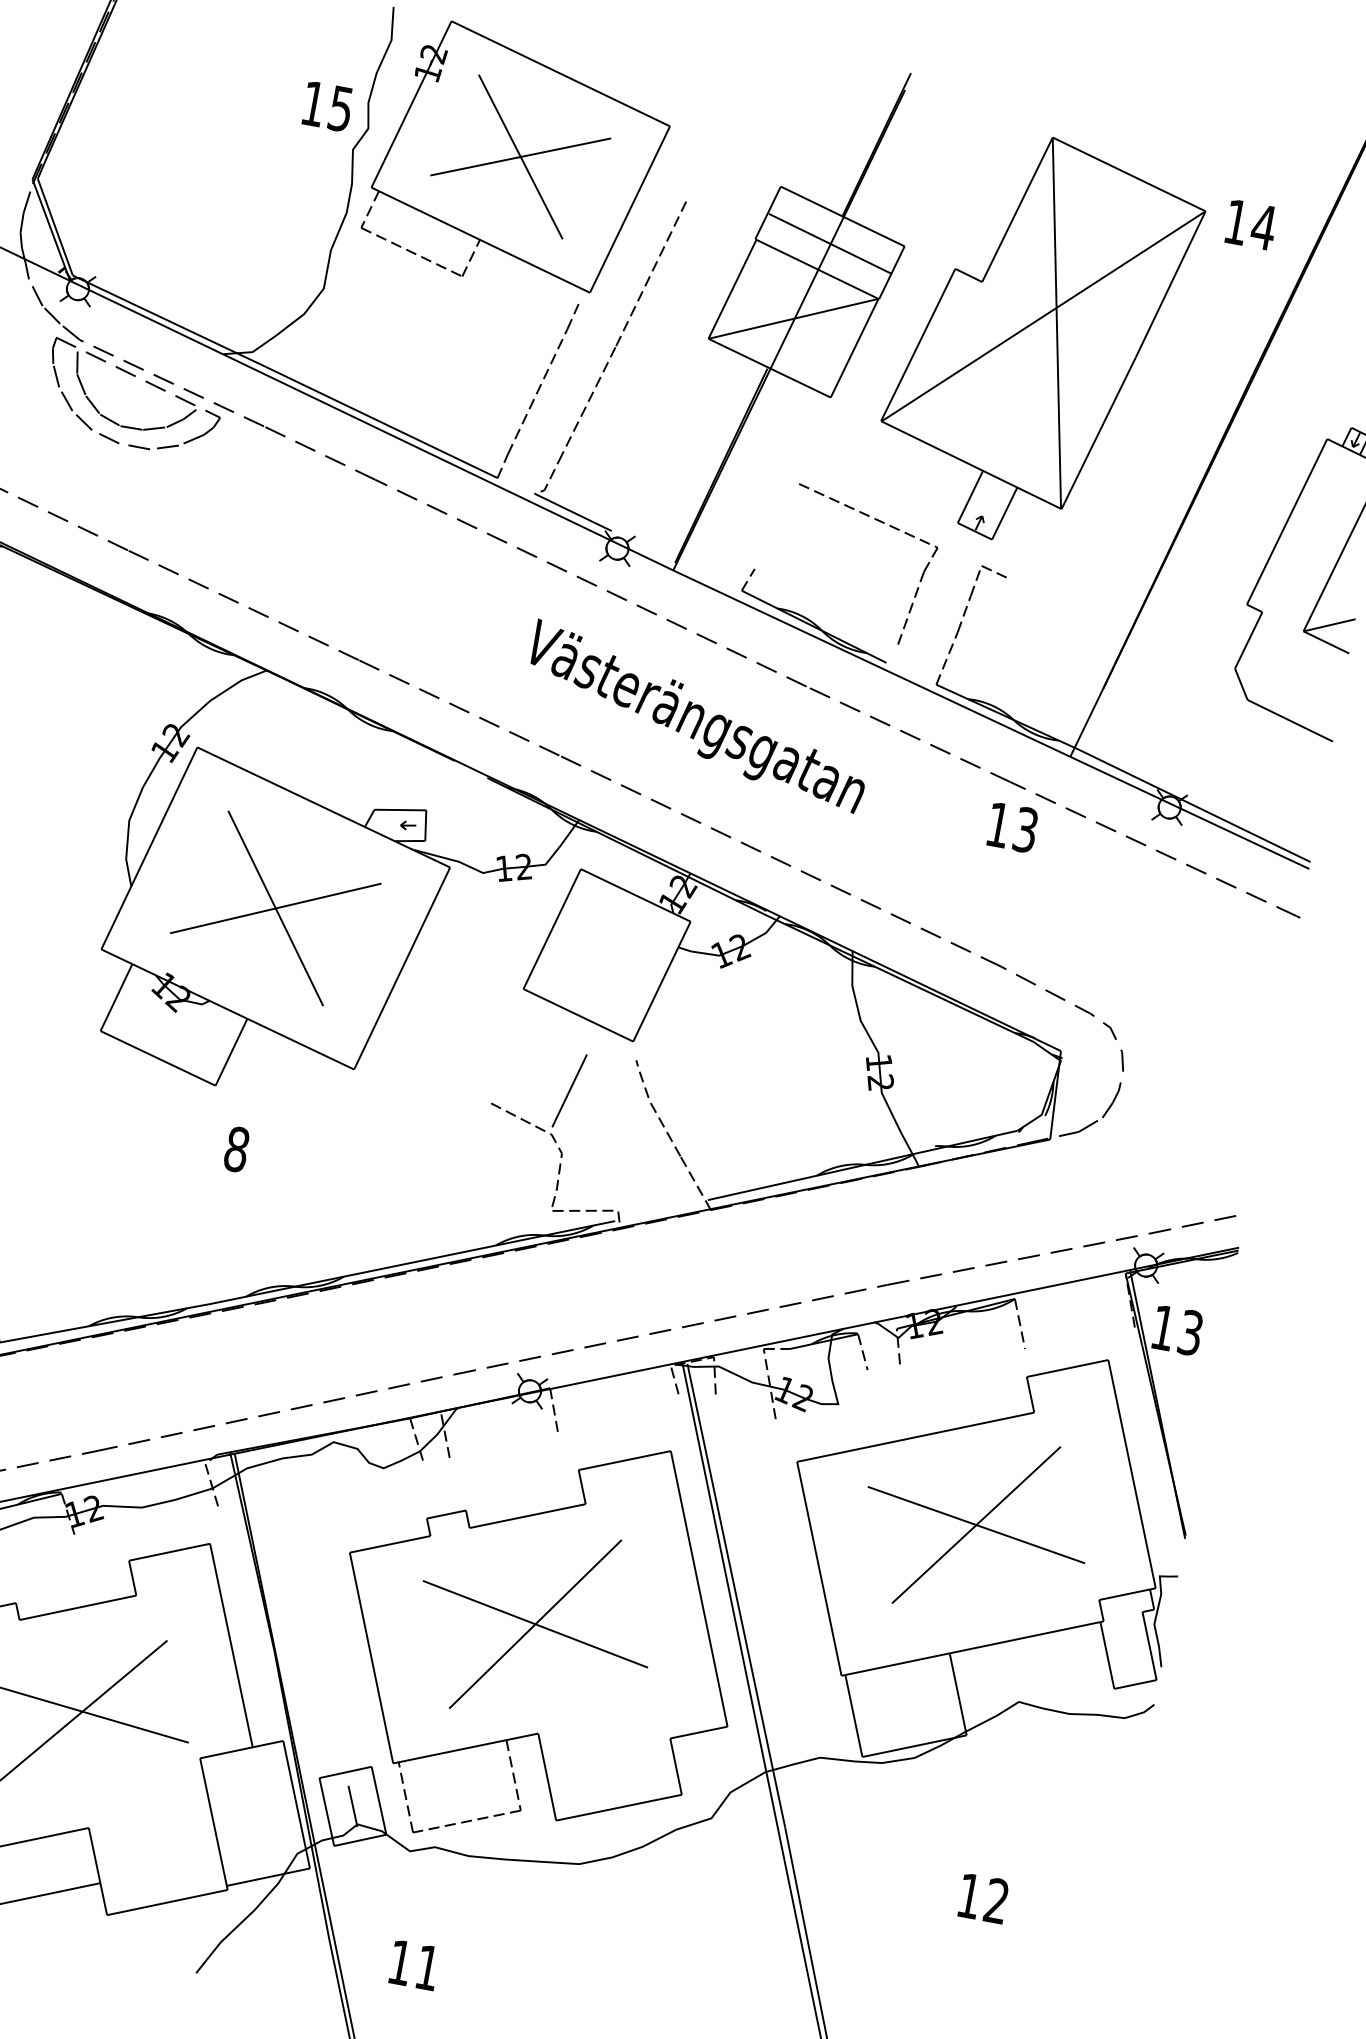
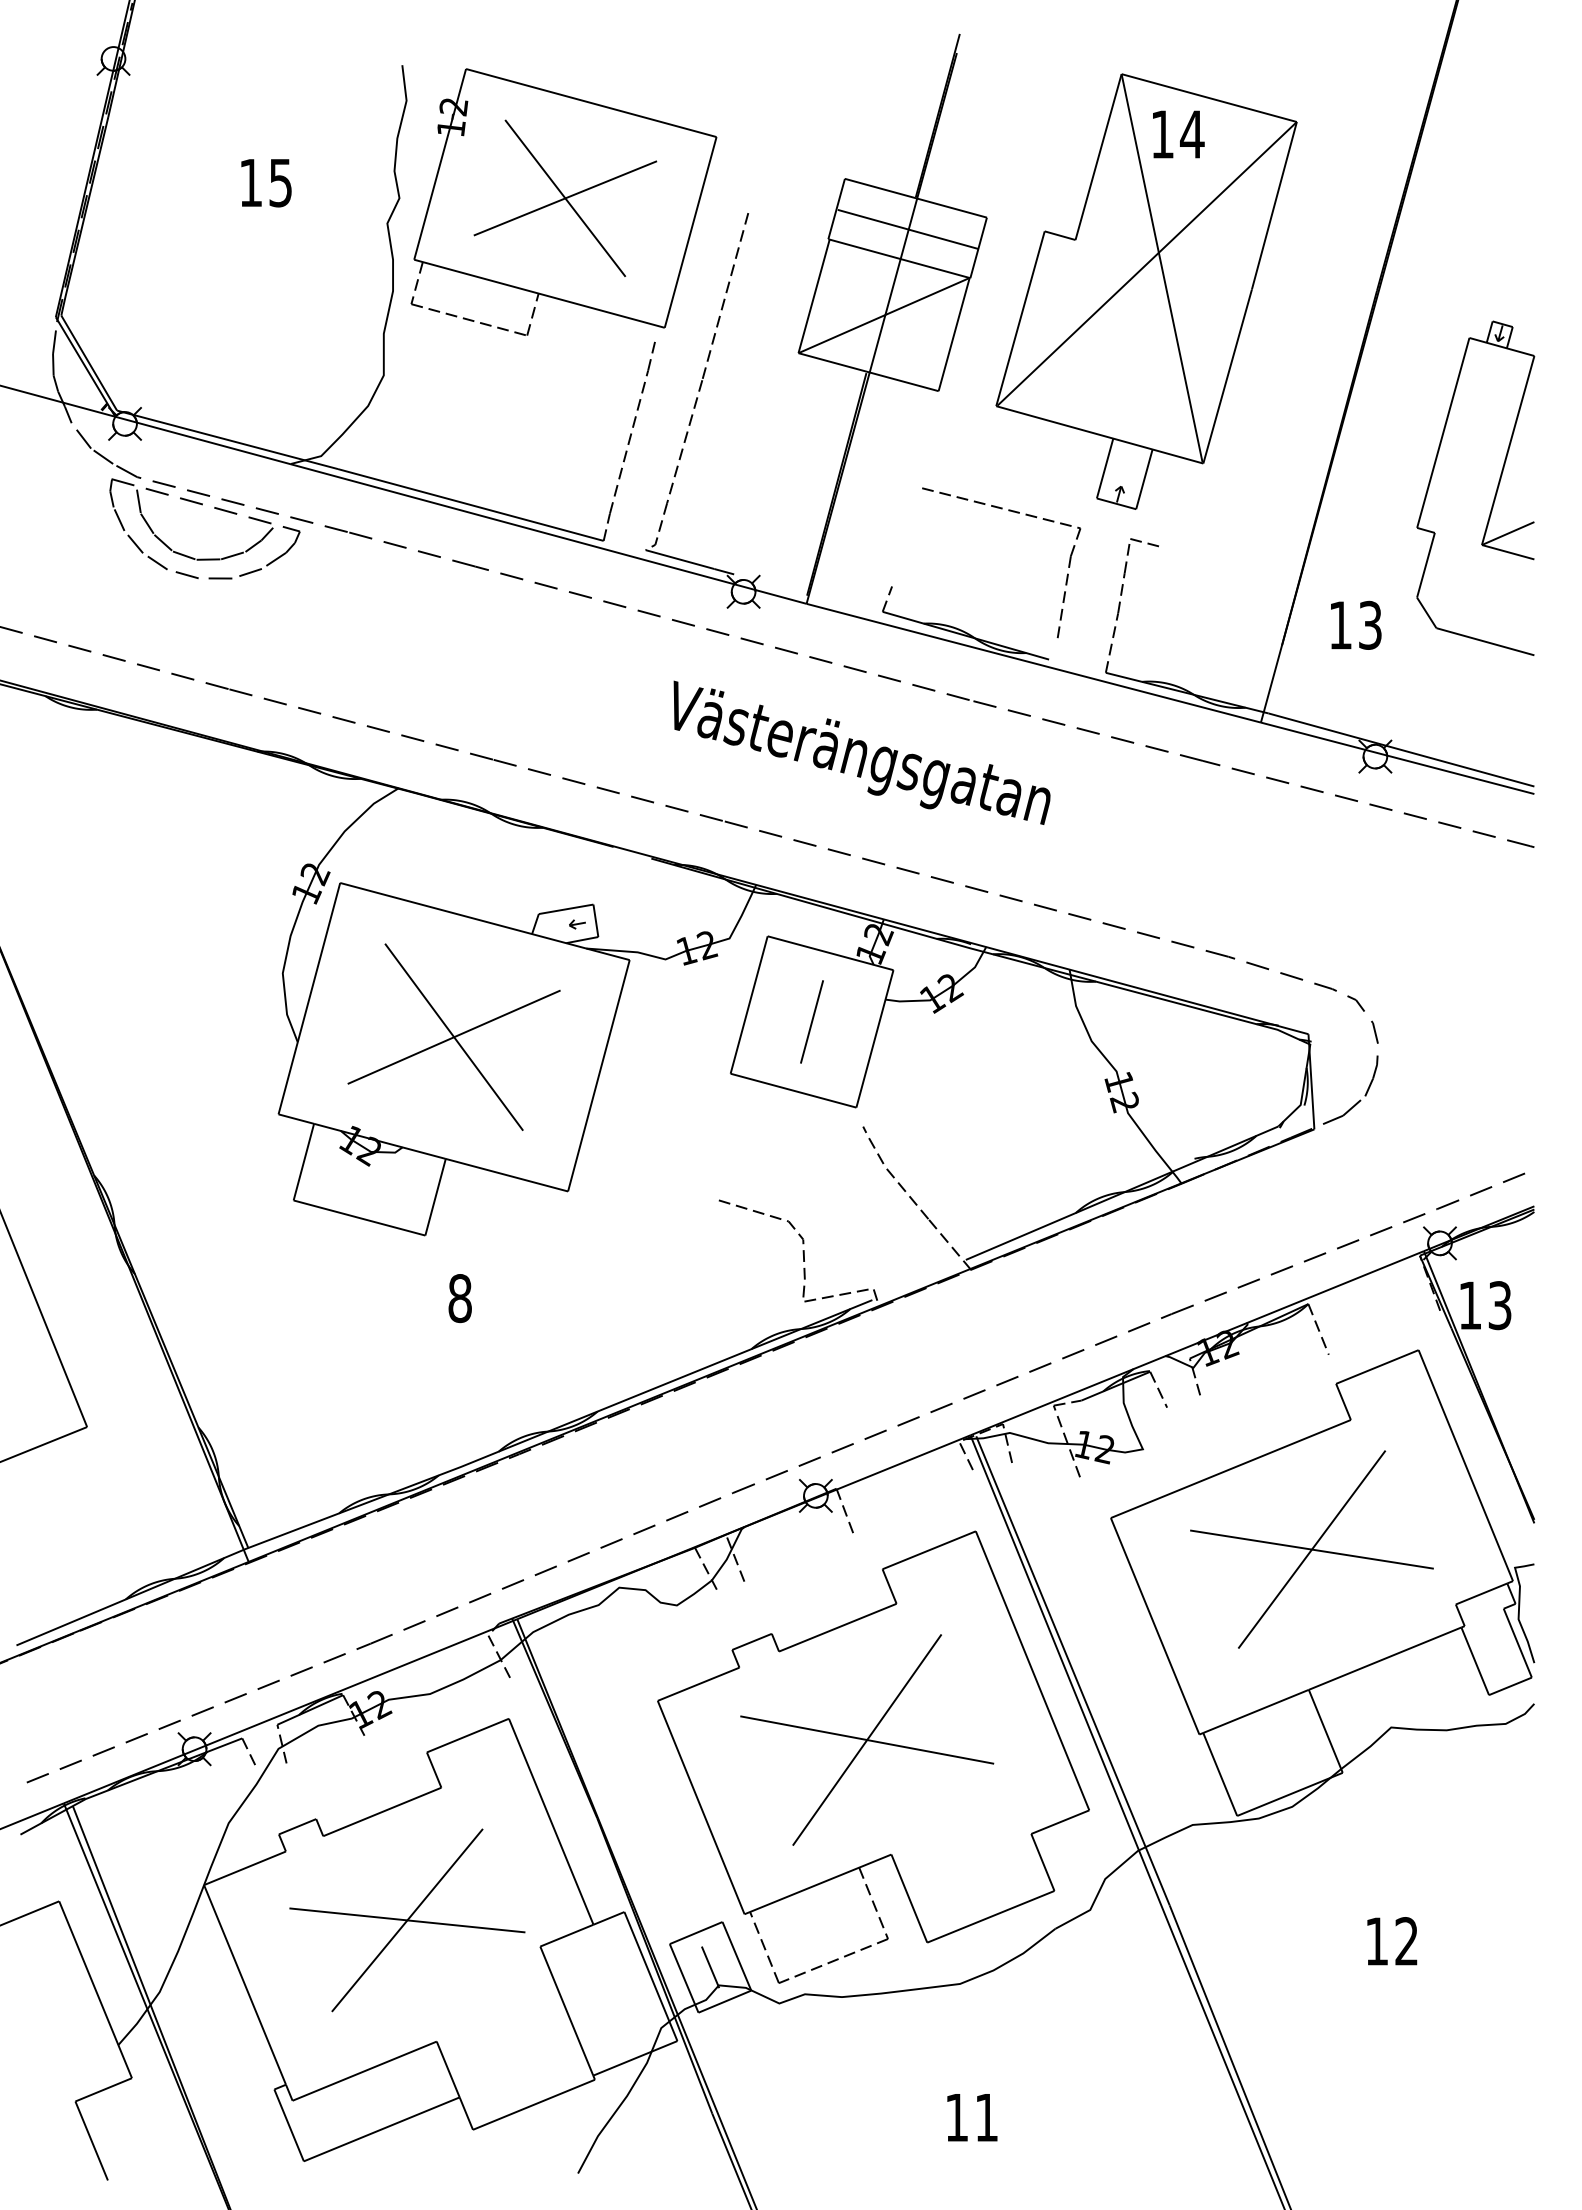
text: (327, 107) -> (266, 183), moved
text: (1251, 224) -> (1178, 134), moved
text: (1013, 826) -> (1356, 624), moved
line: (569, 1090) -> (811, 1021), moved
text: (414, 1965) -> (972, 2117), moved

